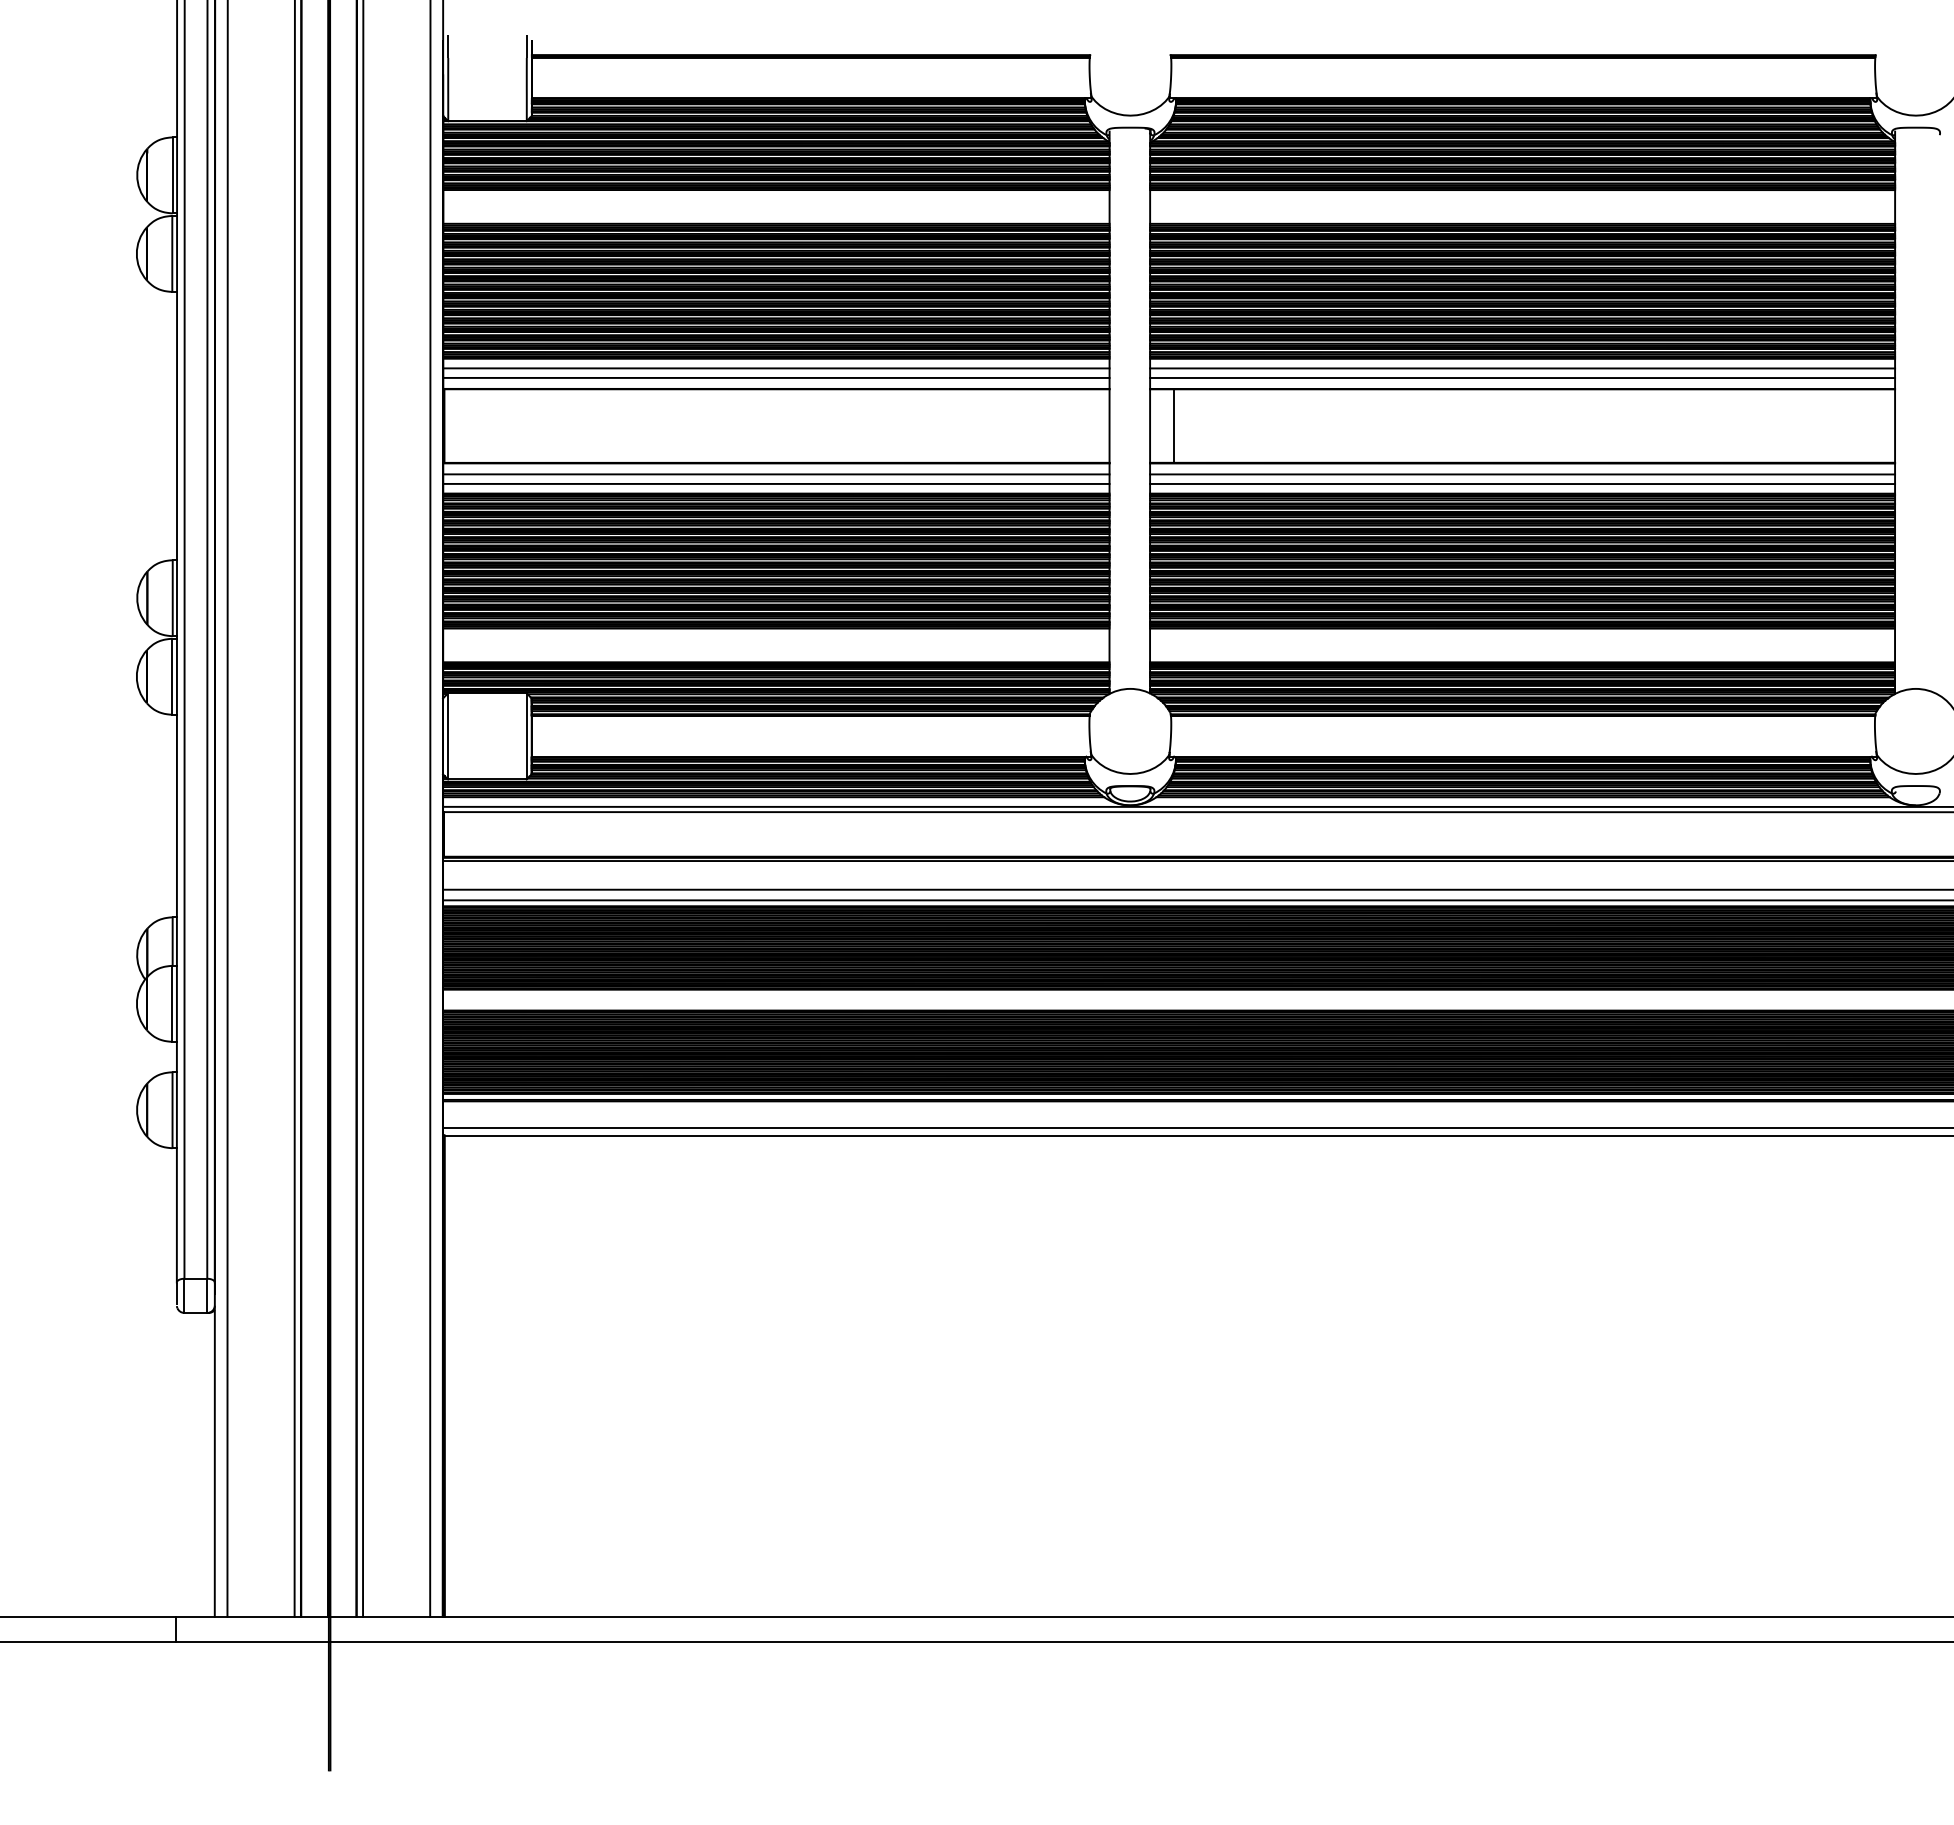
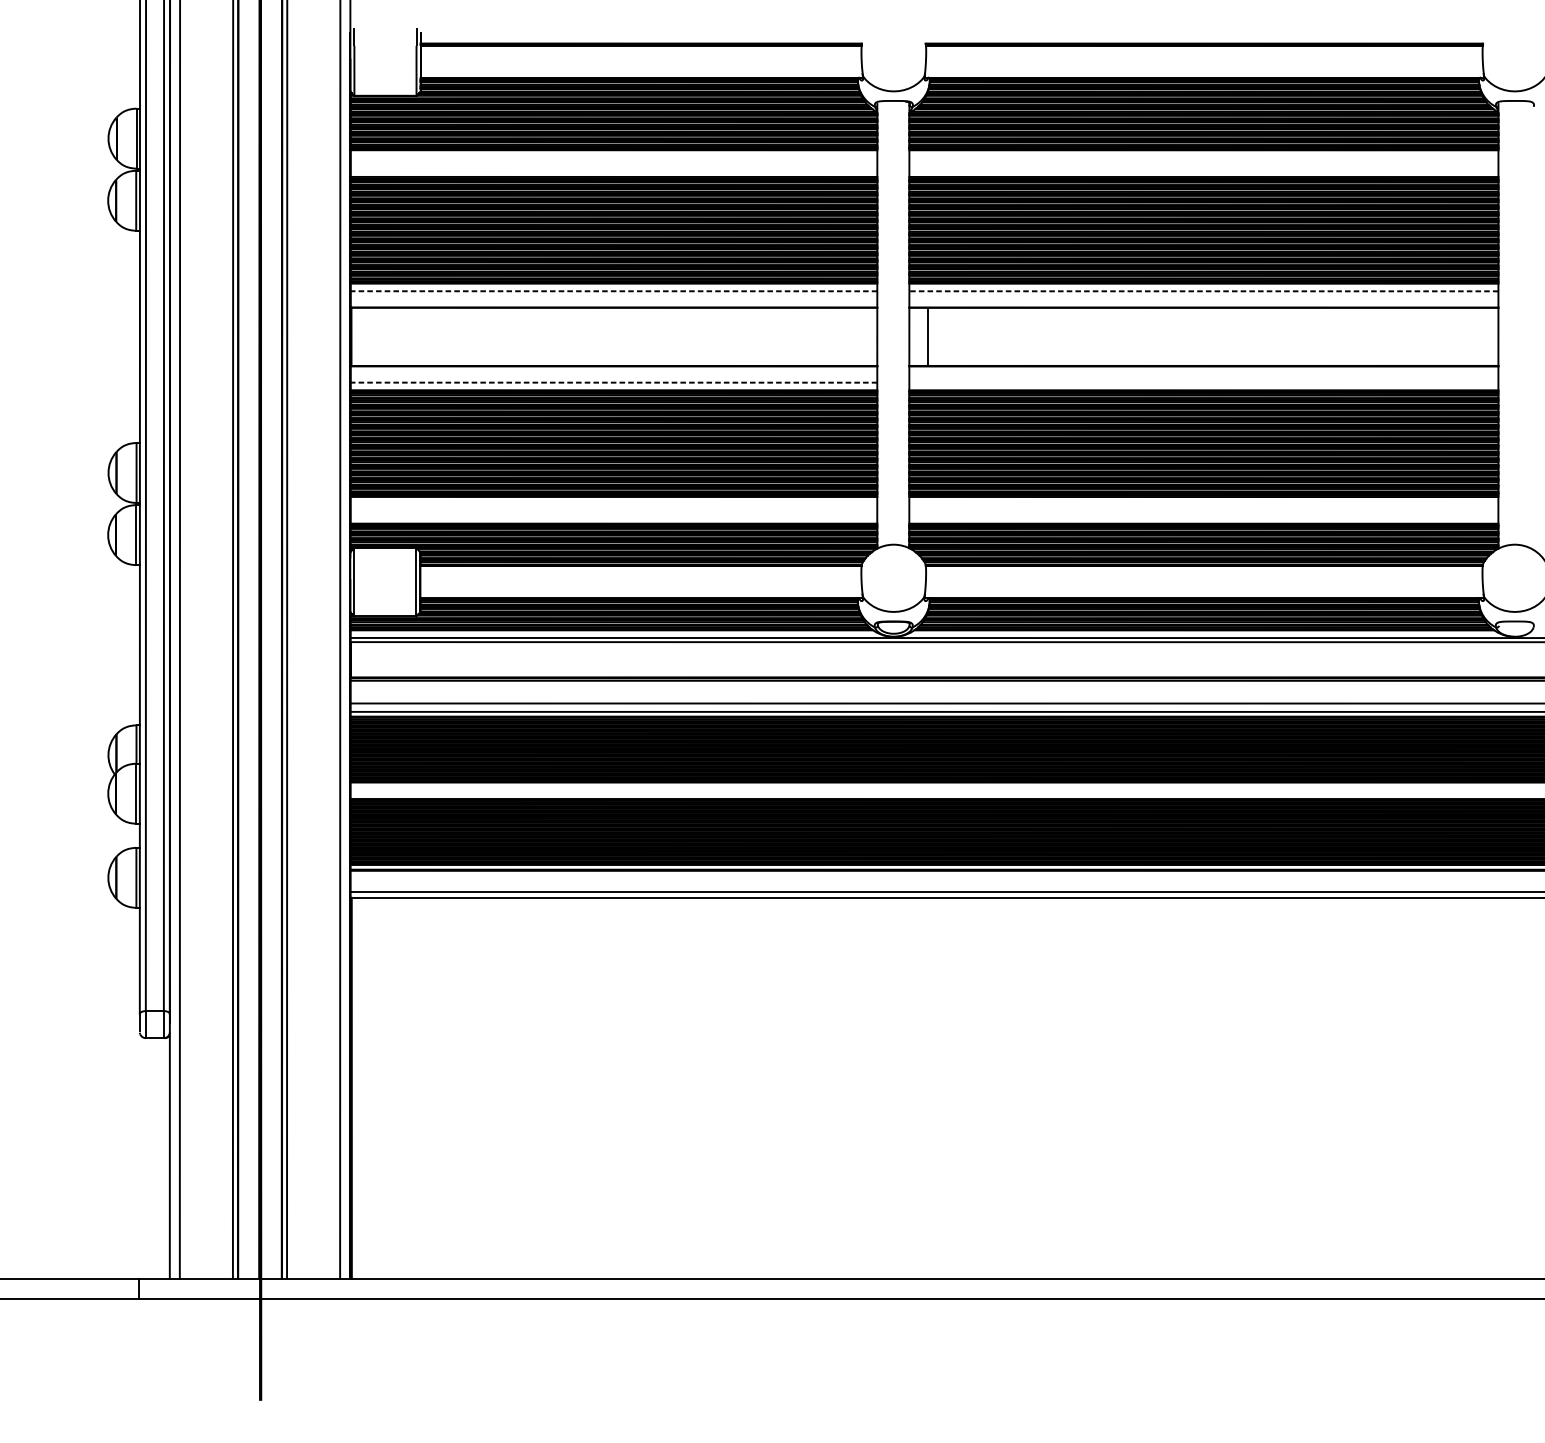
line: (775, 368) -> (613, 291), solid -> dashed
line: (1522, 368) -> (1203, 291), solid -> dashed
line: (776, 377) -> (613, 298), removed
line: (1522, 378) -> (1203, 299), removed
line: (776, 474) -> (613, 375), removed
line: (1522, 474) -> (1203, 375), removed
line: (775, 483) -> (613, 382), solid -> dashed
line: (1522, 484) -> (1203, 383), removed

